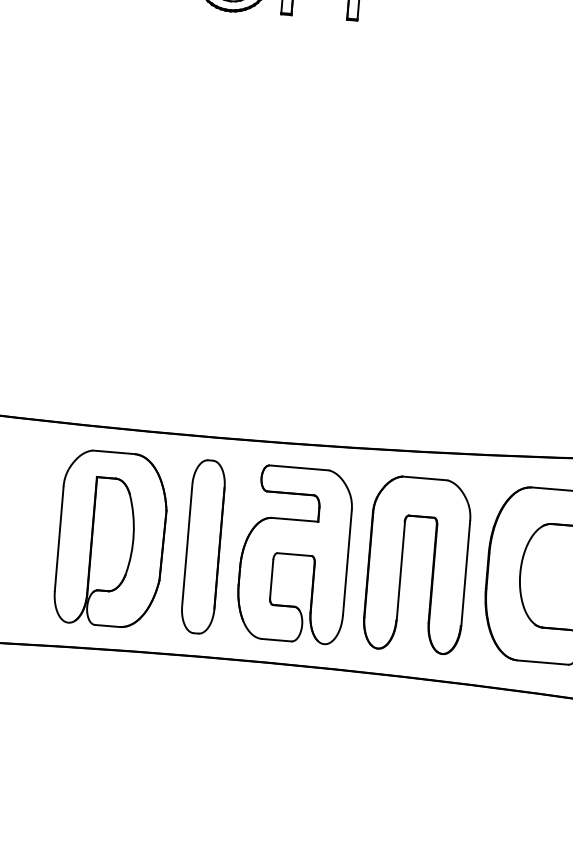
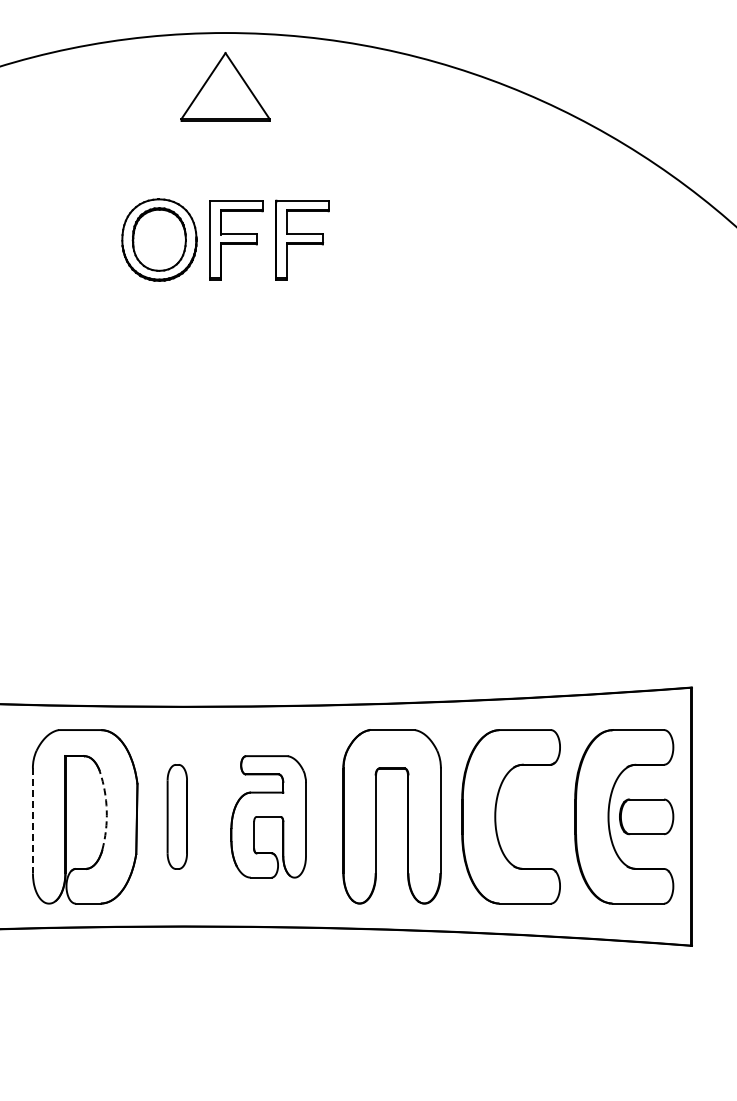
arc: (133, 534) -> (106, 810), solid -> dashed
line: (58, 539) -> (32, 821), solid -> dashed
part: (203, 546) -> (177, 816), size x0.6
part: (294, 554) -> (268, 816), size x0.7

